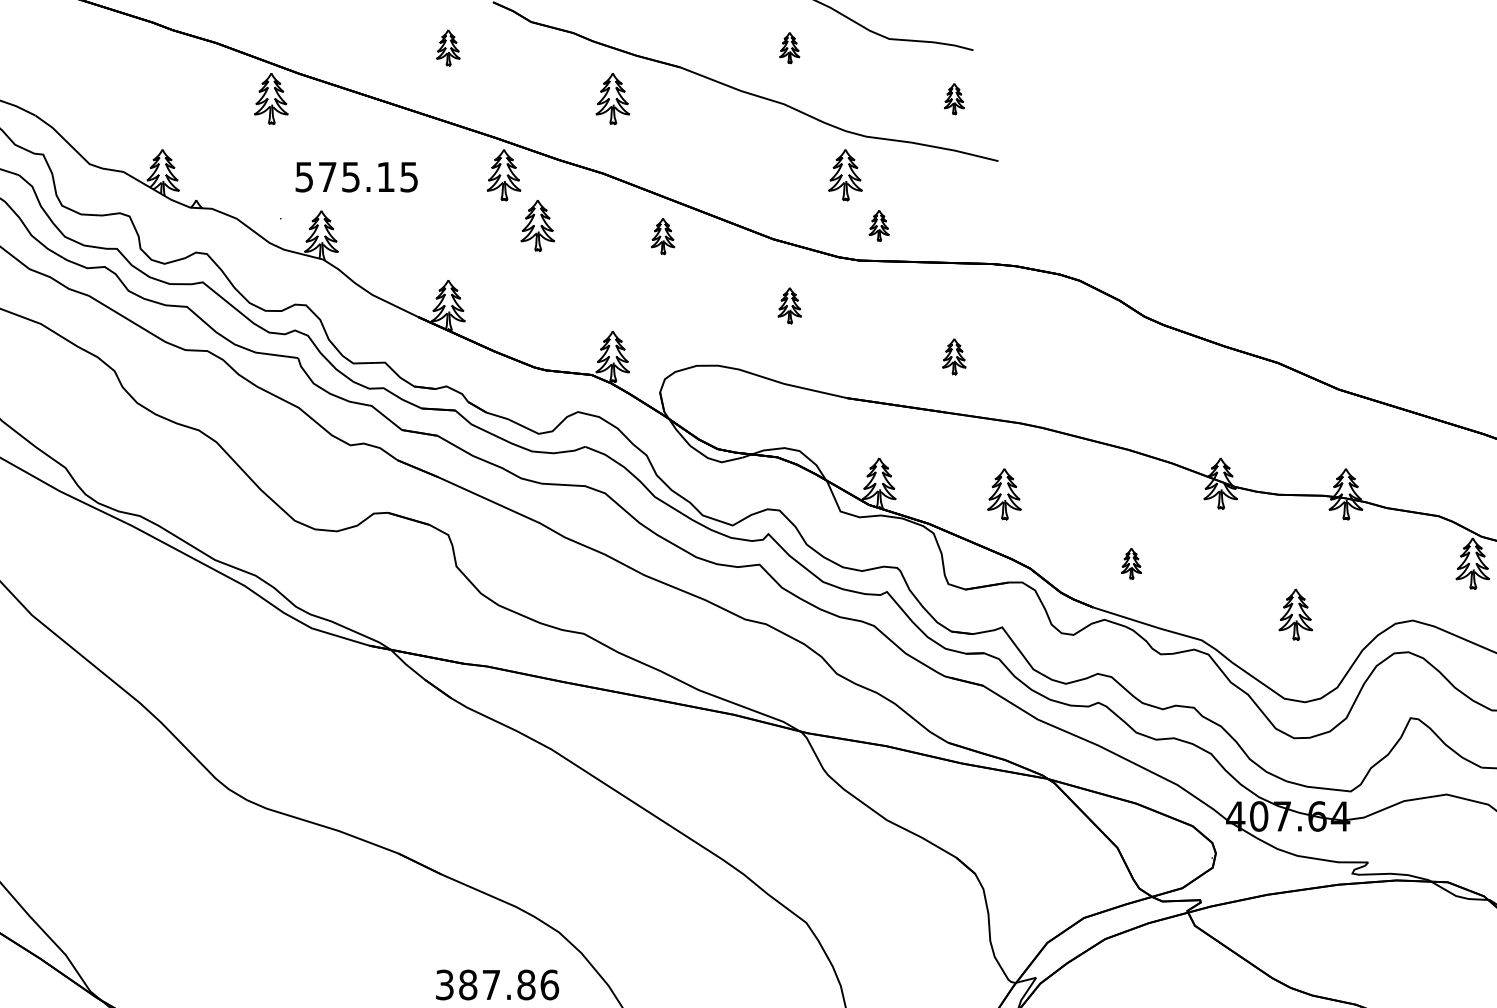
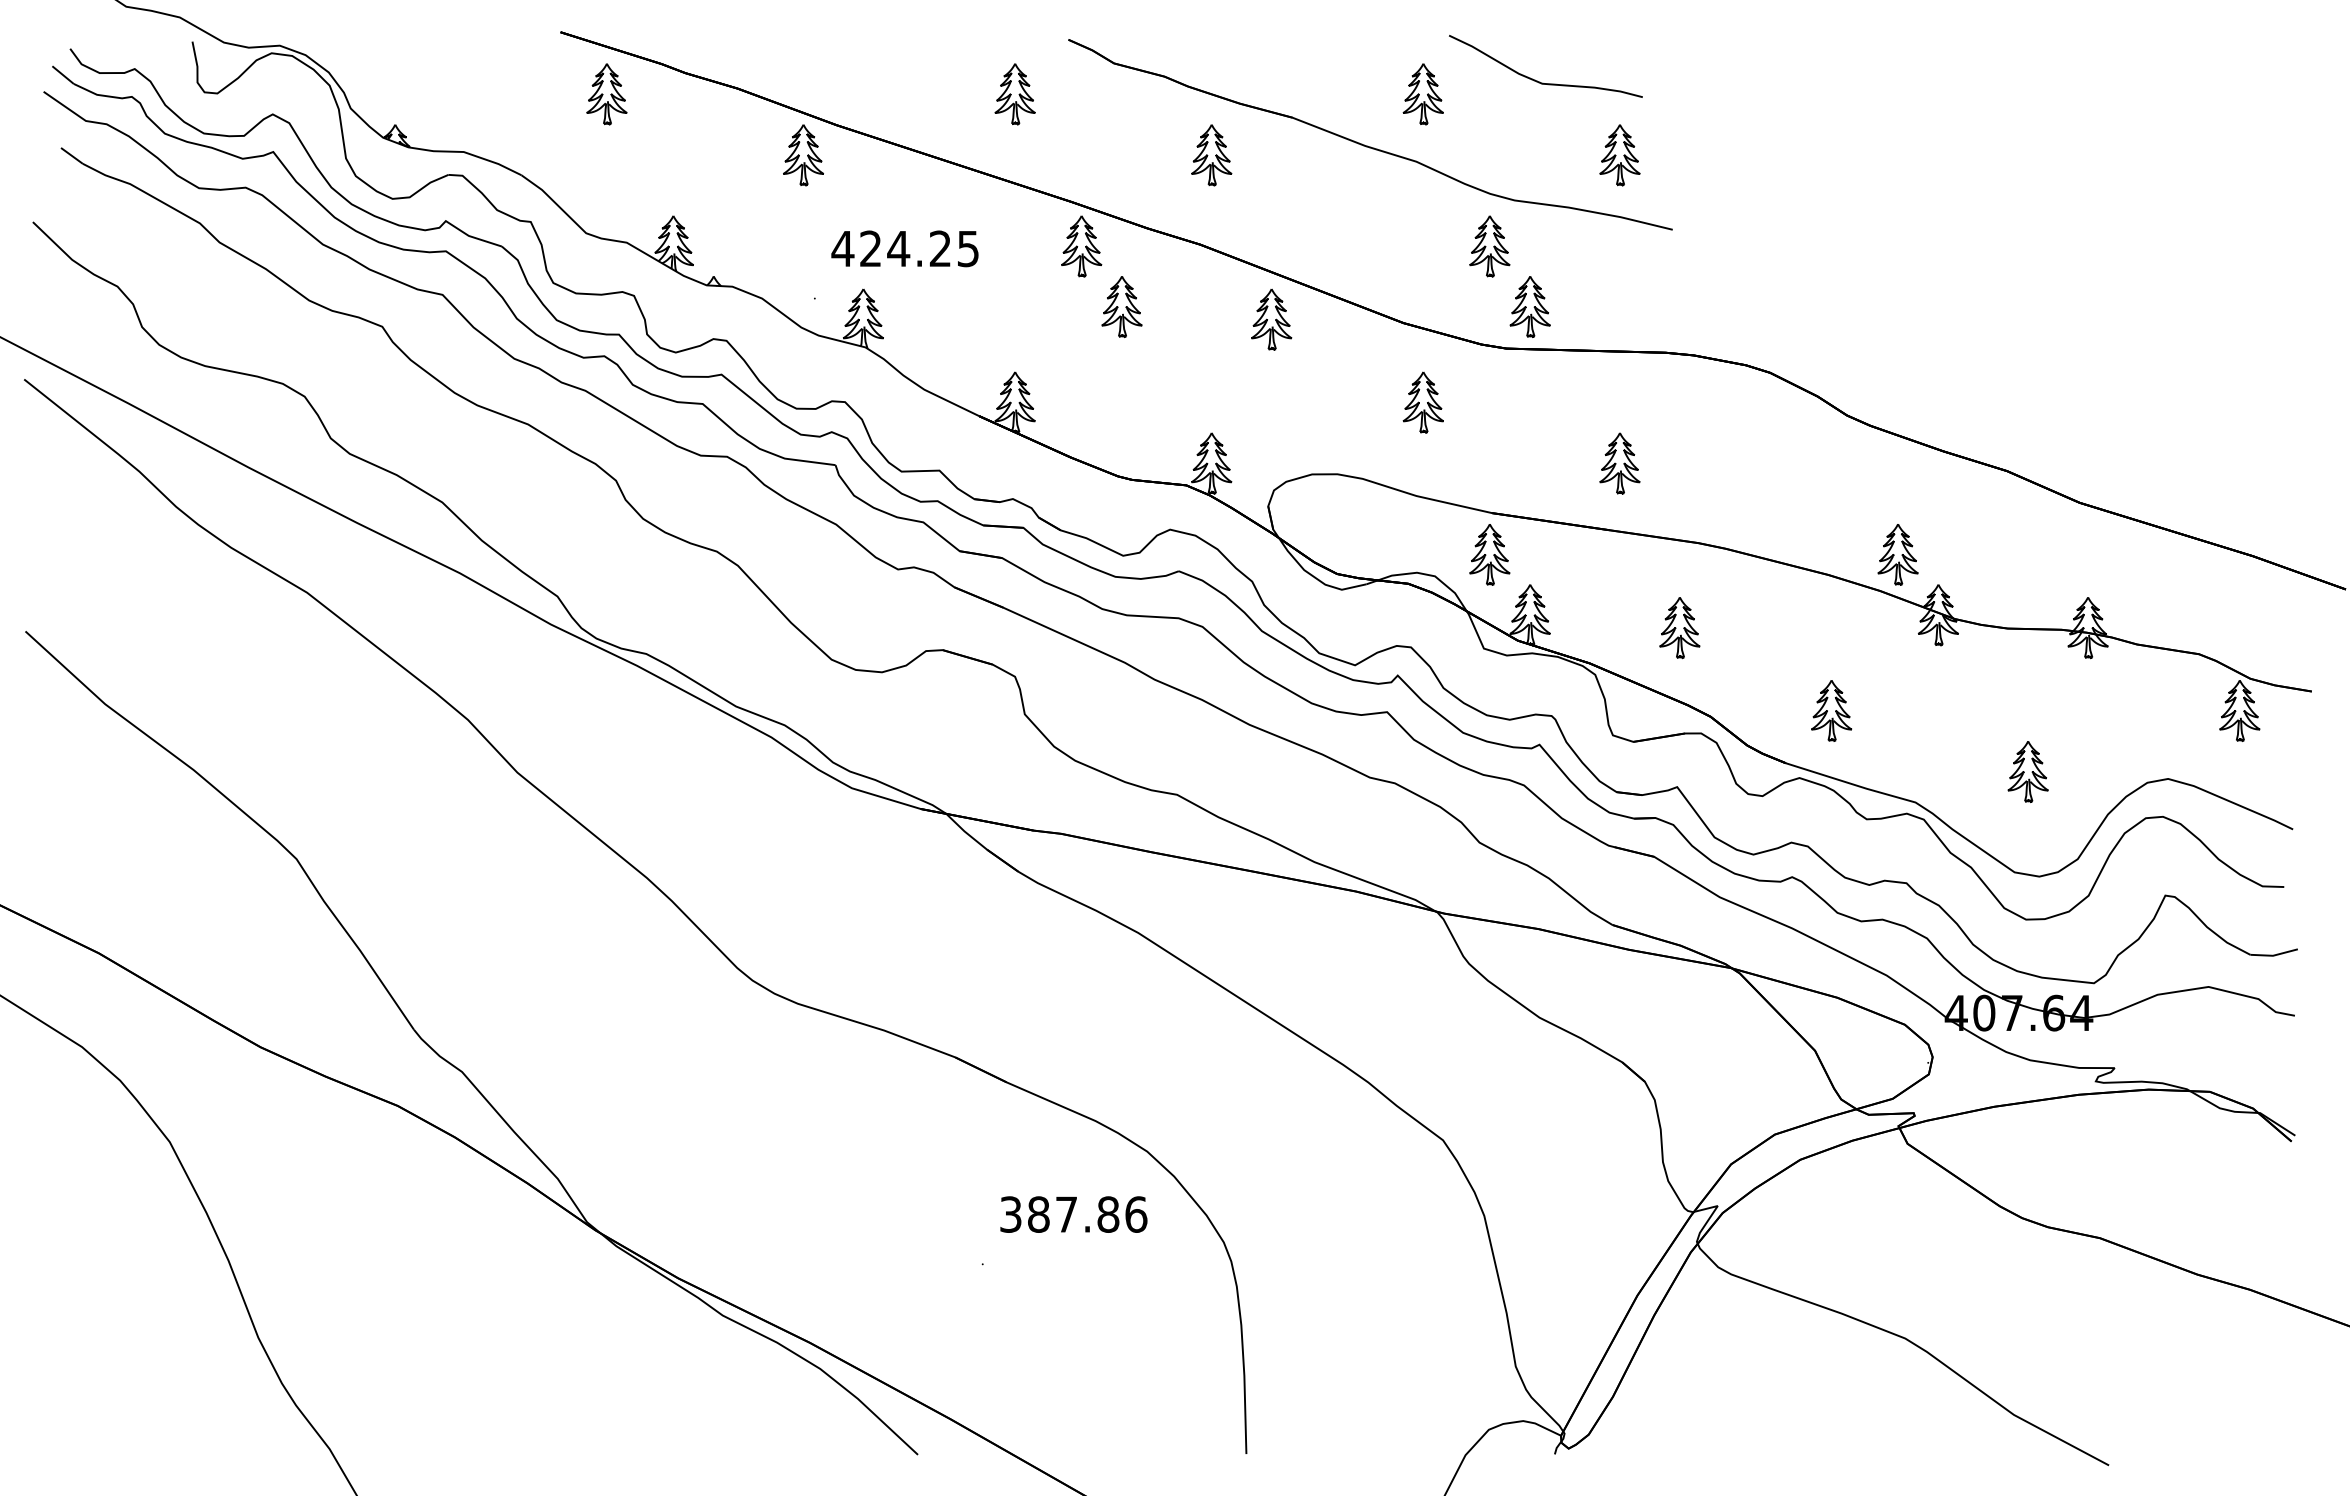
part: (106, 48) -> (606, 94), added
part: (447, 48) -> (1014, 94), size x1.43
part: (789, 48) -> (1422, 94), size x1.67
part: (953, 99) -> (1619, 155), size x1.67
text: (344, 176) -> (890, 248), 575.15 -> 424.25
part: (878, 225) -> (1529, 306), size x1.67
part: (662, 236) -> (1271, 319), size x1.43
part: (789, 305) -> (1422, 402), size x1.43
part: (953, 356) -> (1619, 463), size x1.43
part: (845, 432) -> (1489, 554), added
part: (1186, 432) -> (1897, 554), added
part: (1131, 563) -> (1831, 710), size x1.67

